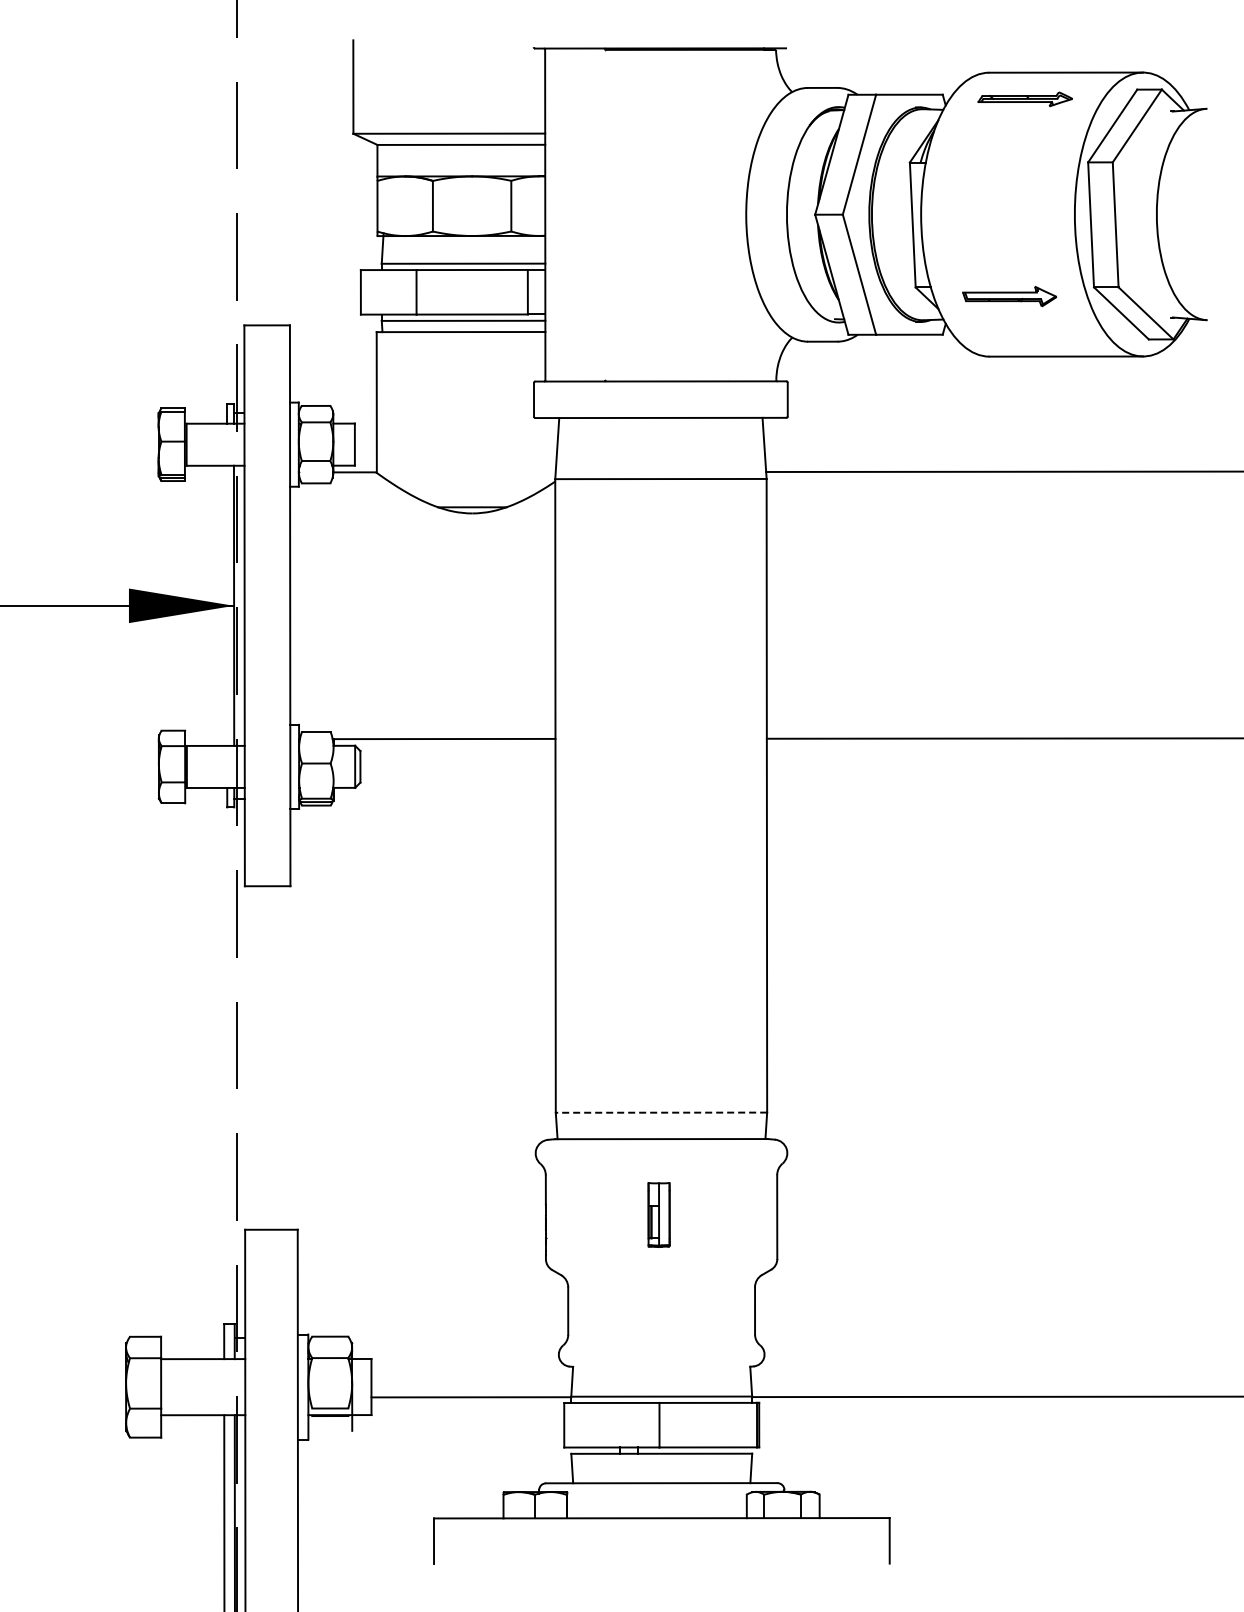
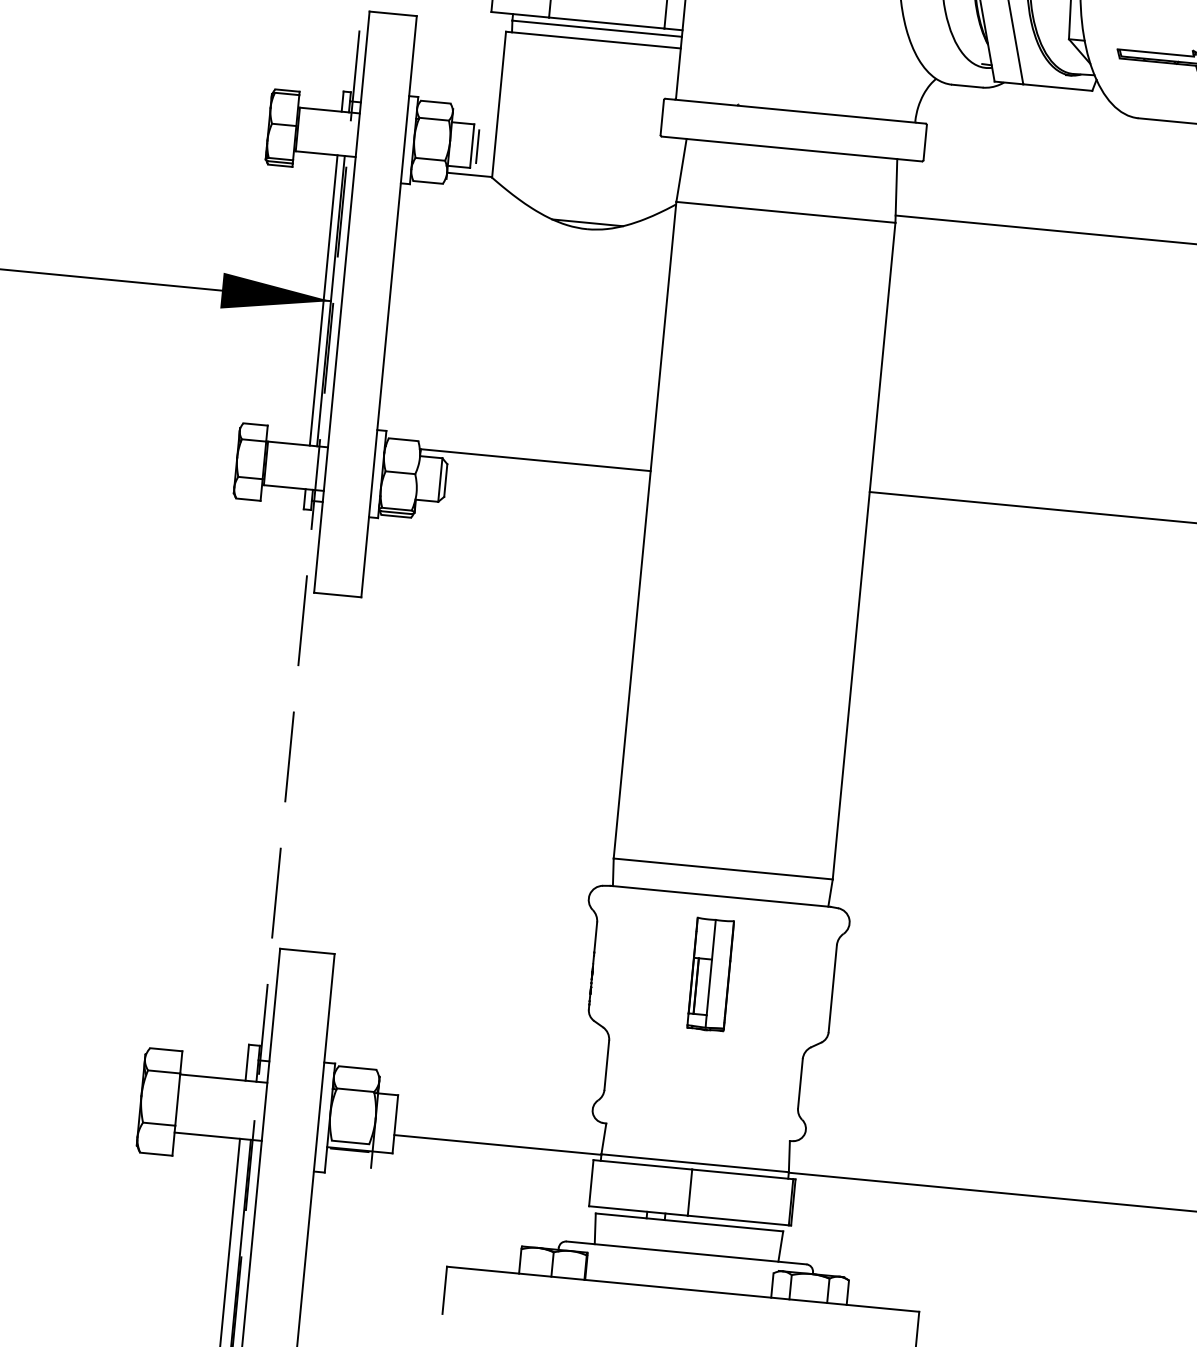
line: (360, 444) -> (478, 146), added
line: (226, 605) -> (323, 300), added
line: (661, 1112) -> (723, 868), dashed -> solid
part: (658, 1214) -> (709, 974), size x1.67

